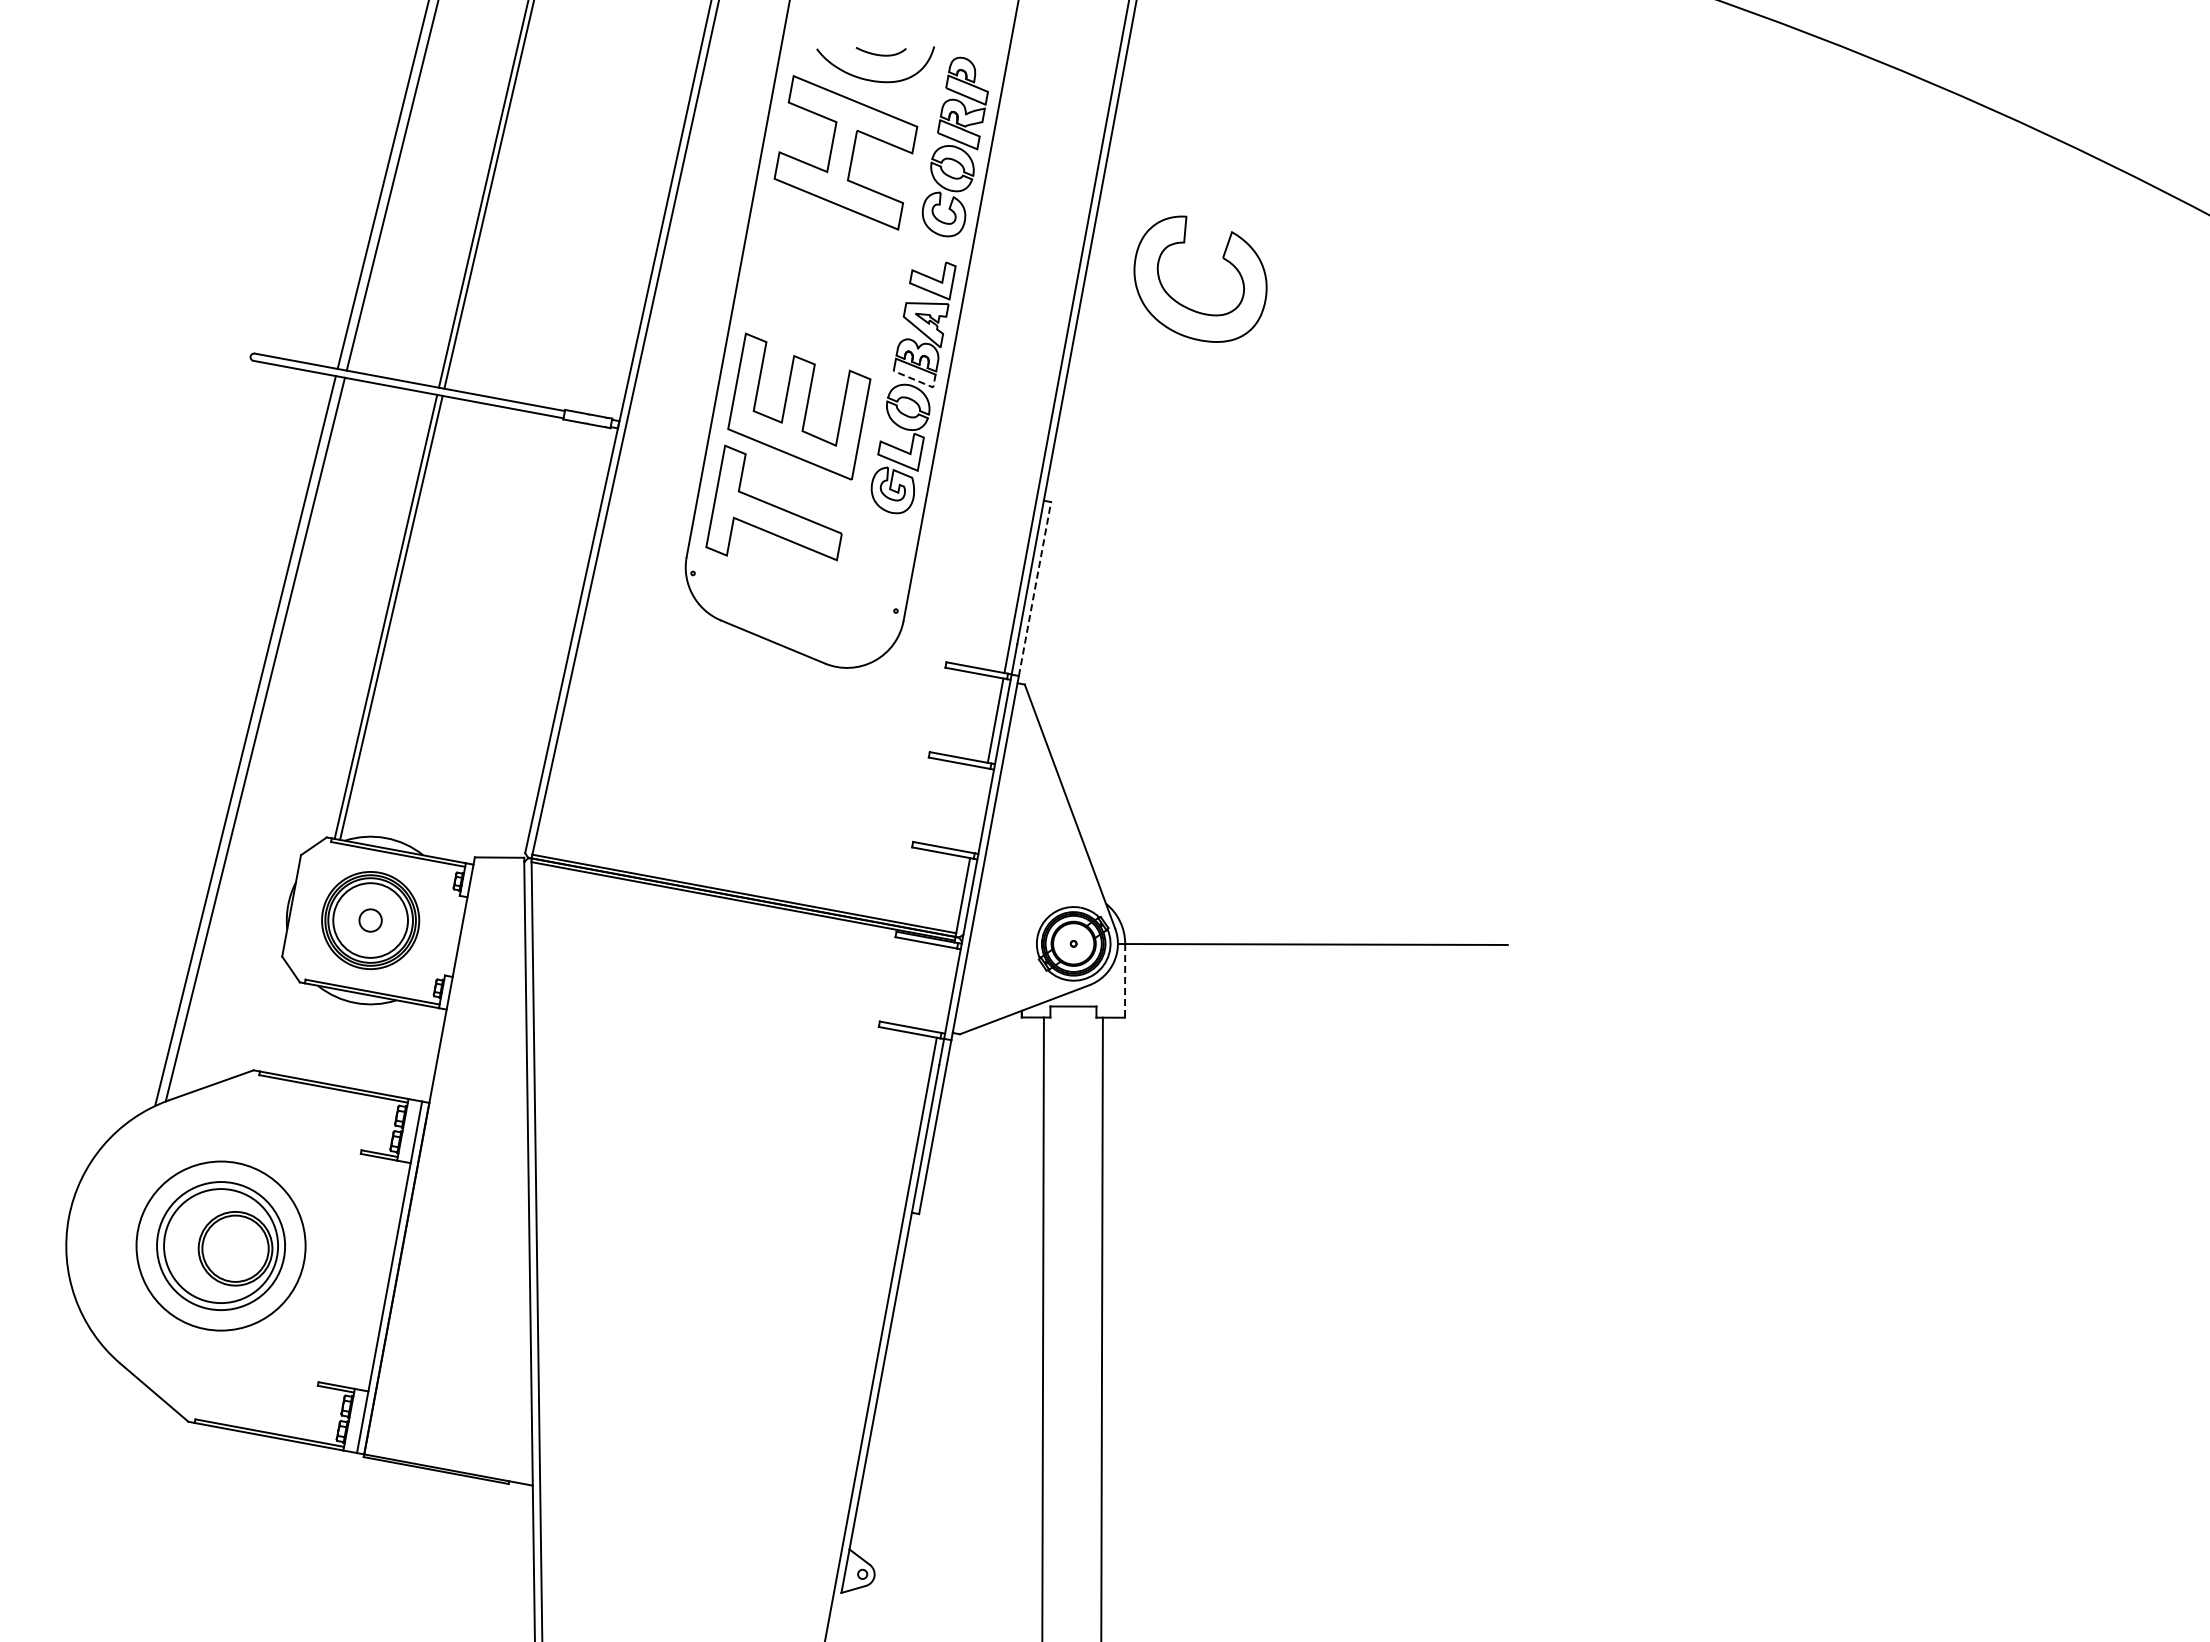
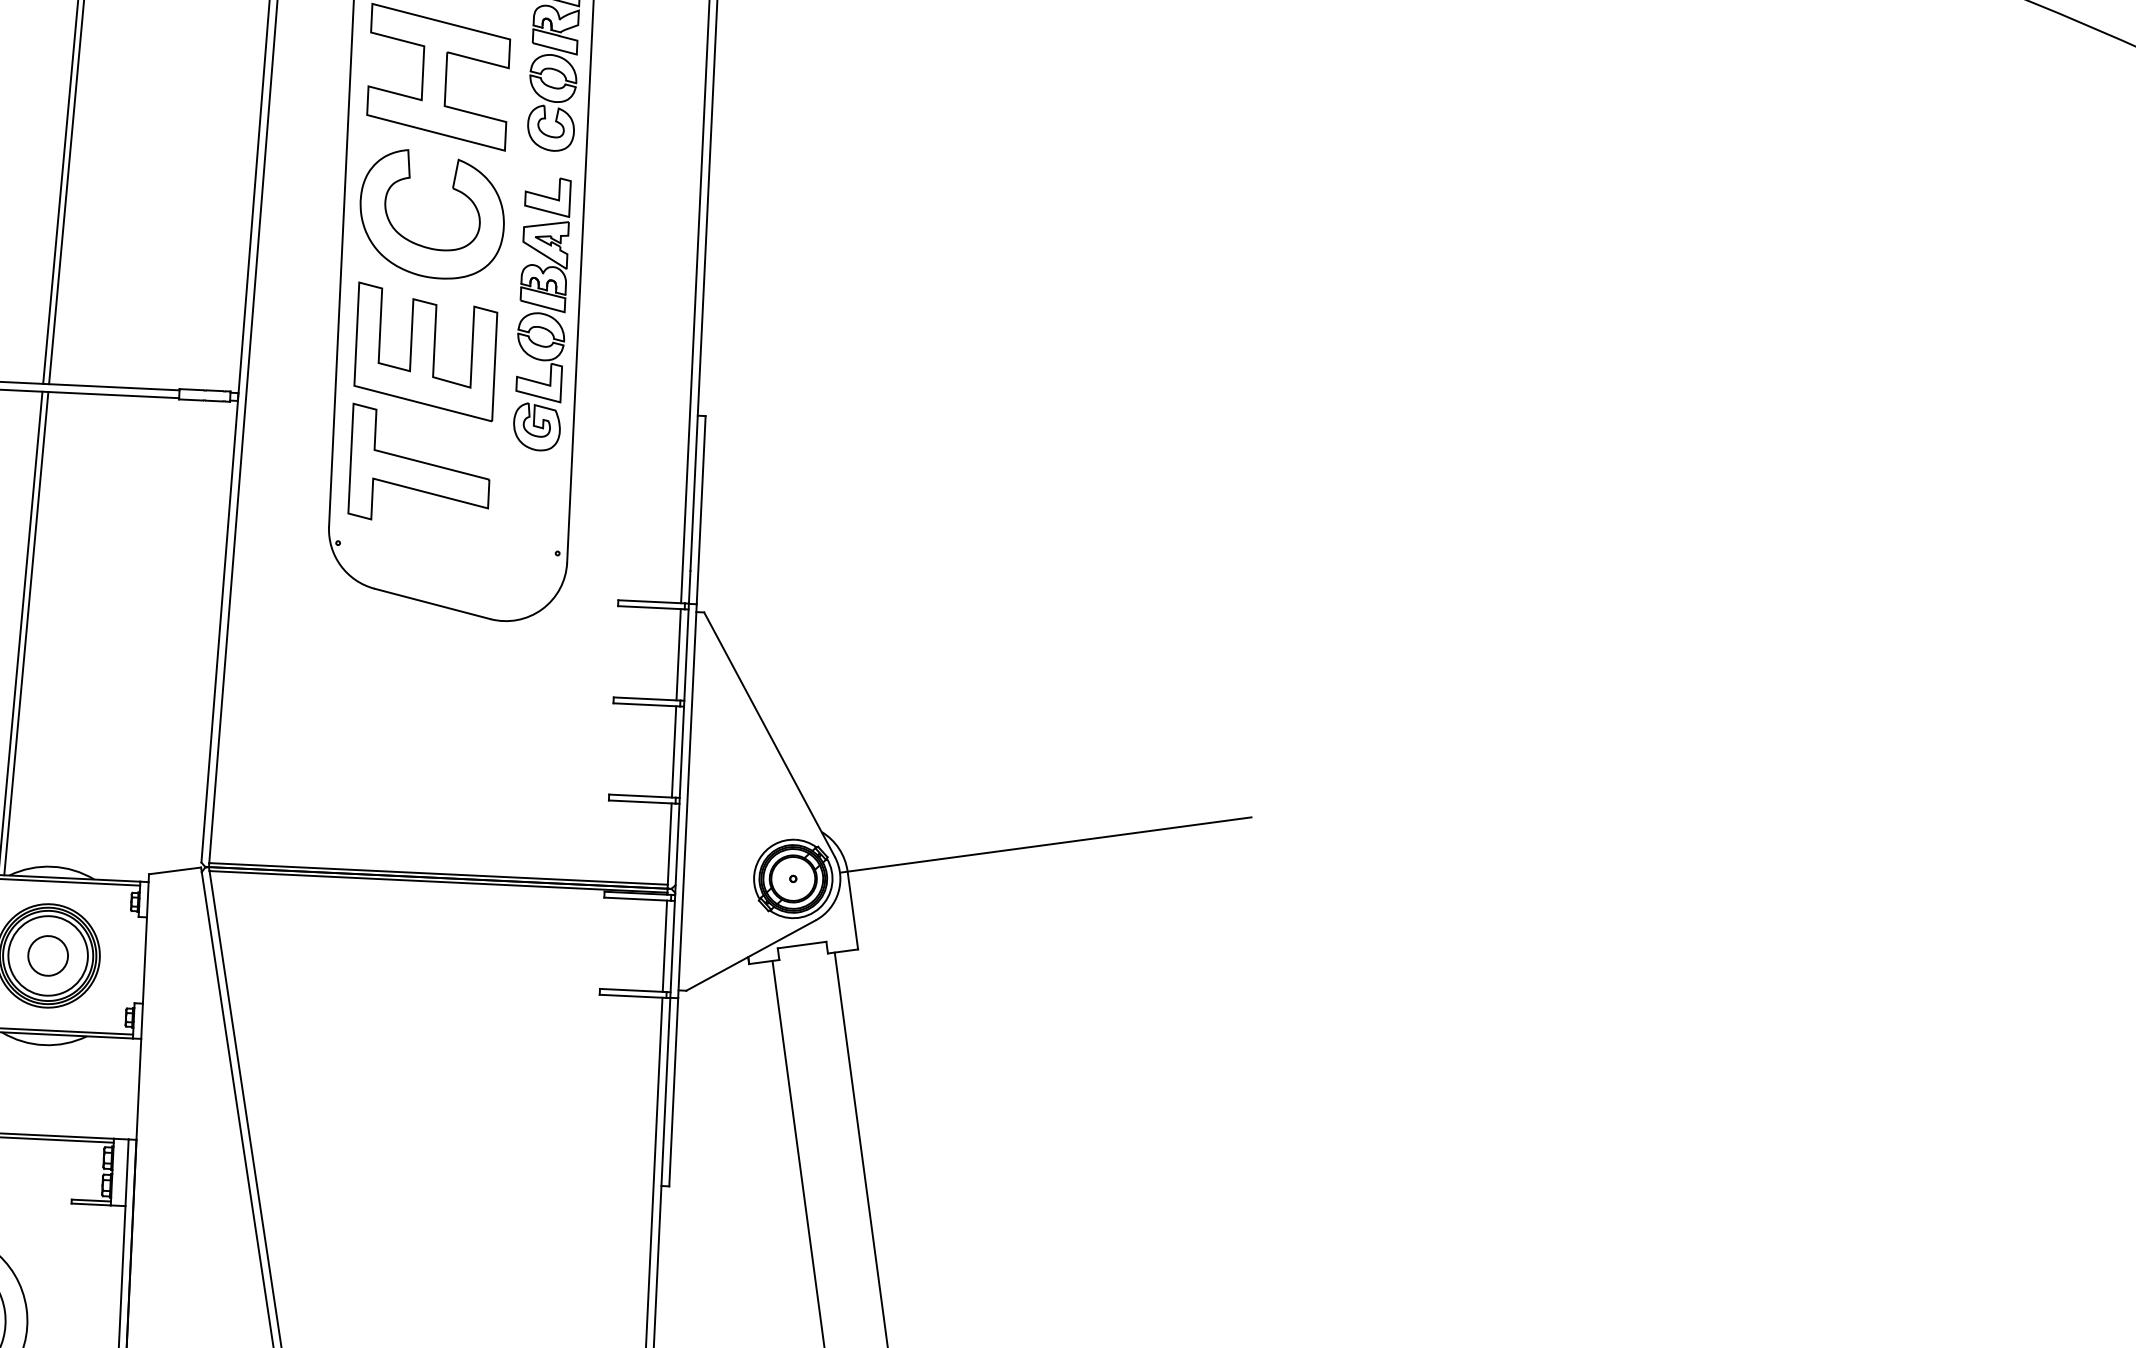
part: (1222, 258) -> (452, 188), moved
line: (920, 382) -> (550, 308), dashed -> solid
line: (1035, 588) -> (701, 509), dashed -> solid
line: (978, 810) -> (673, 751), added
circle: (370, 920) -> (48, 955), size x1.67
line: (1125, 980) -> (853, 910), dashed -> solid
line: (945, 989) -> (664, 945), added

